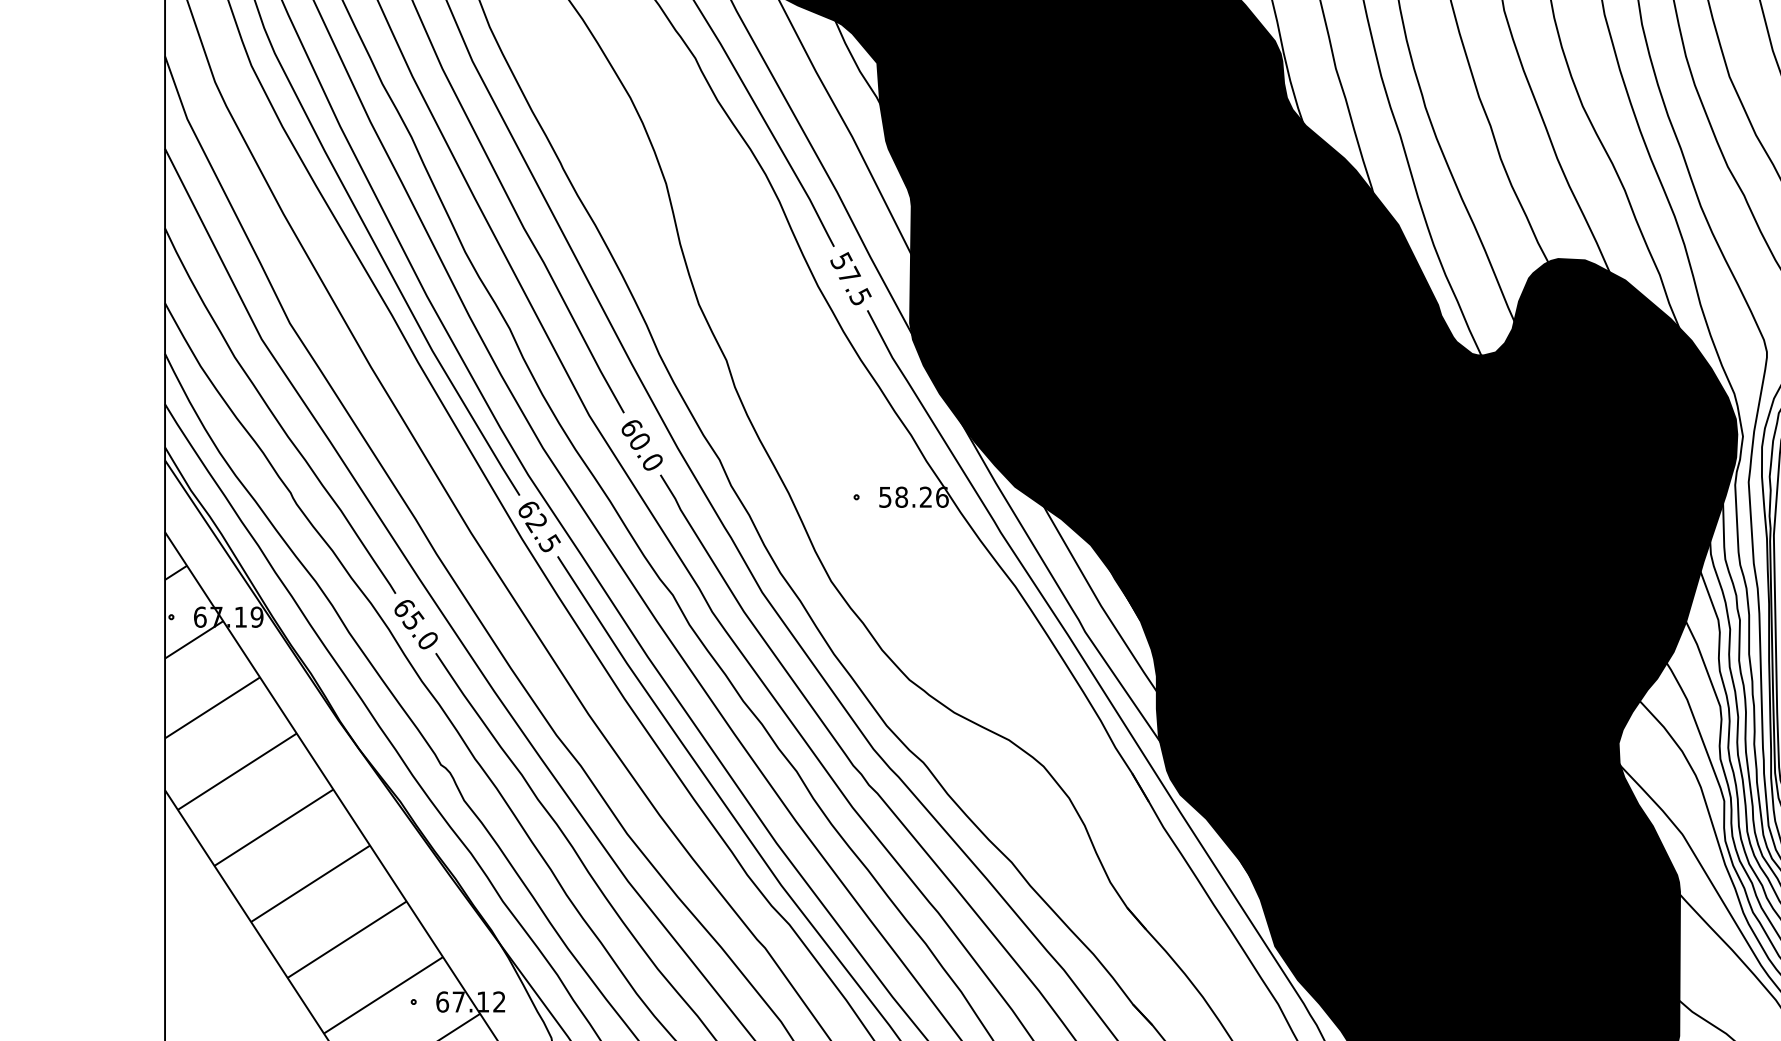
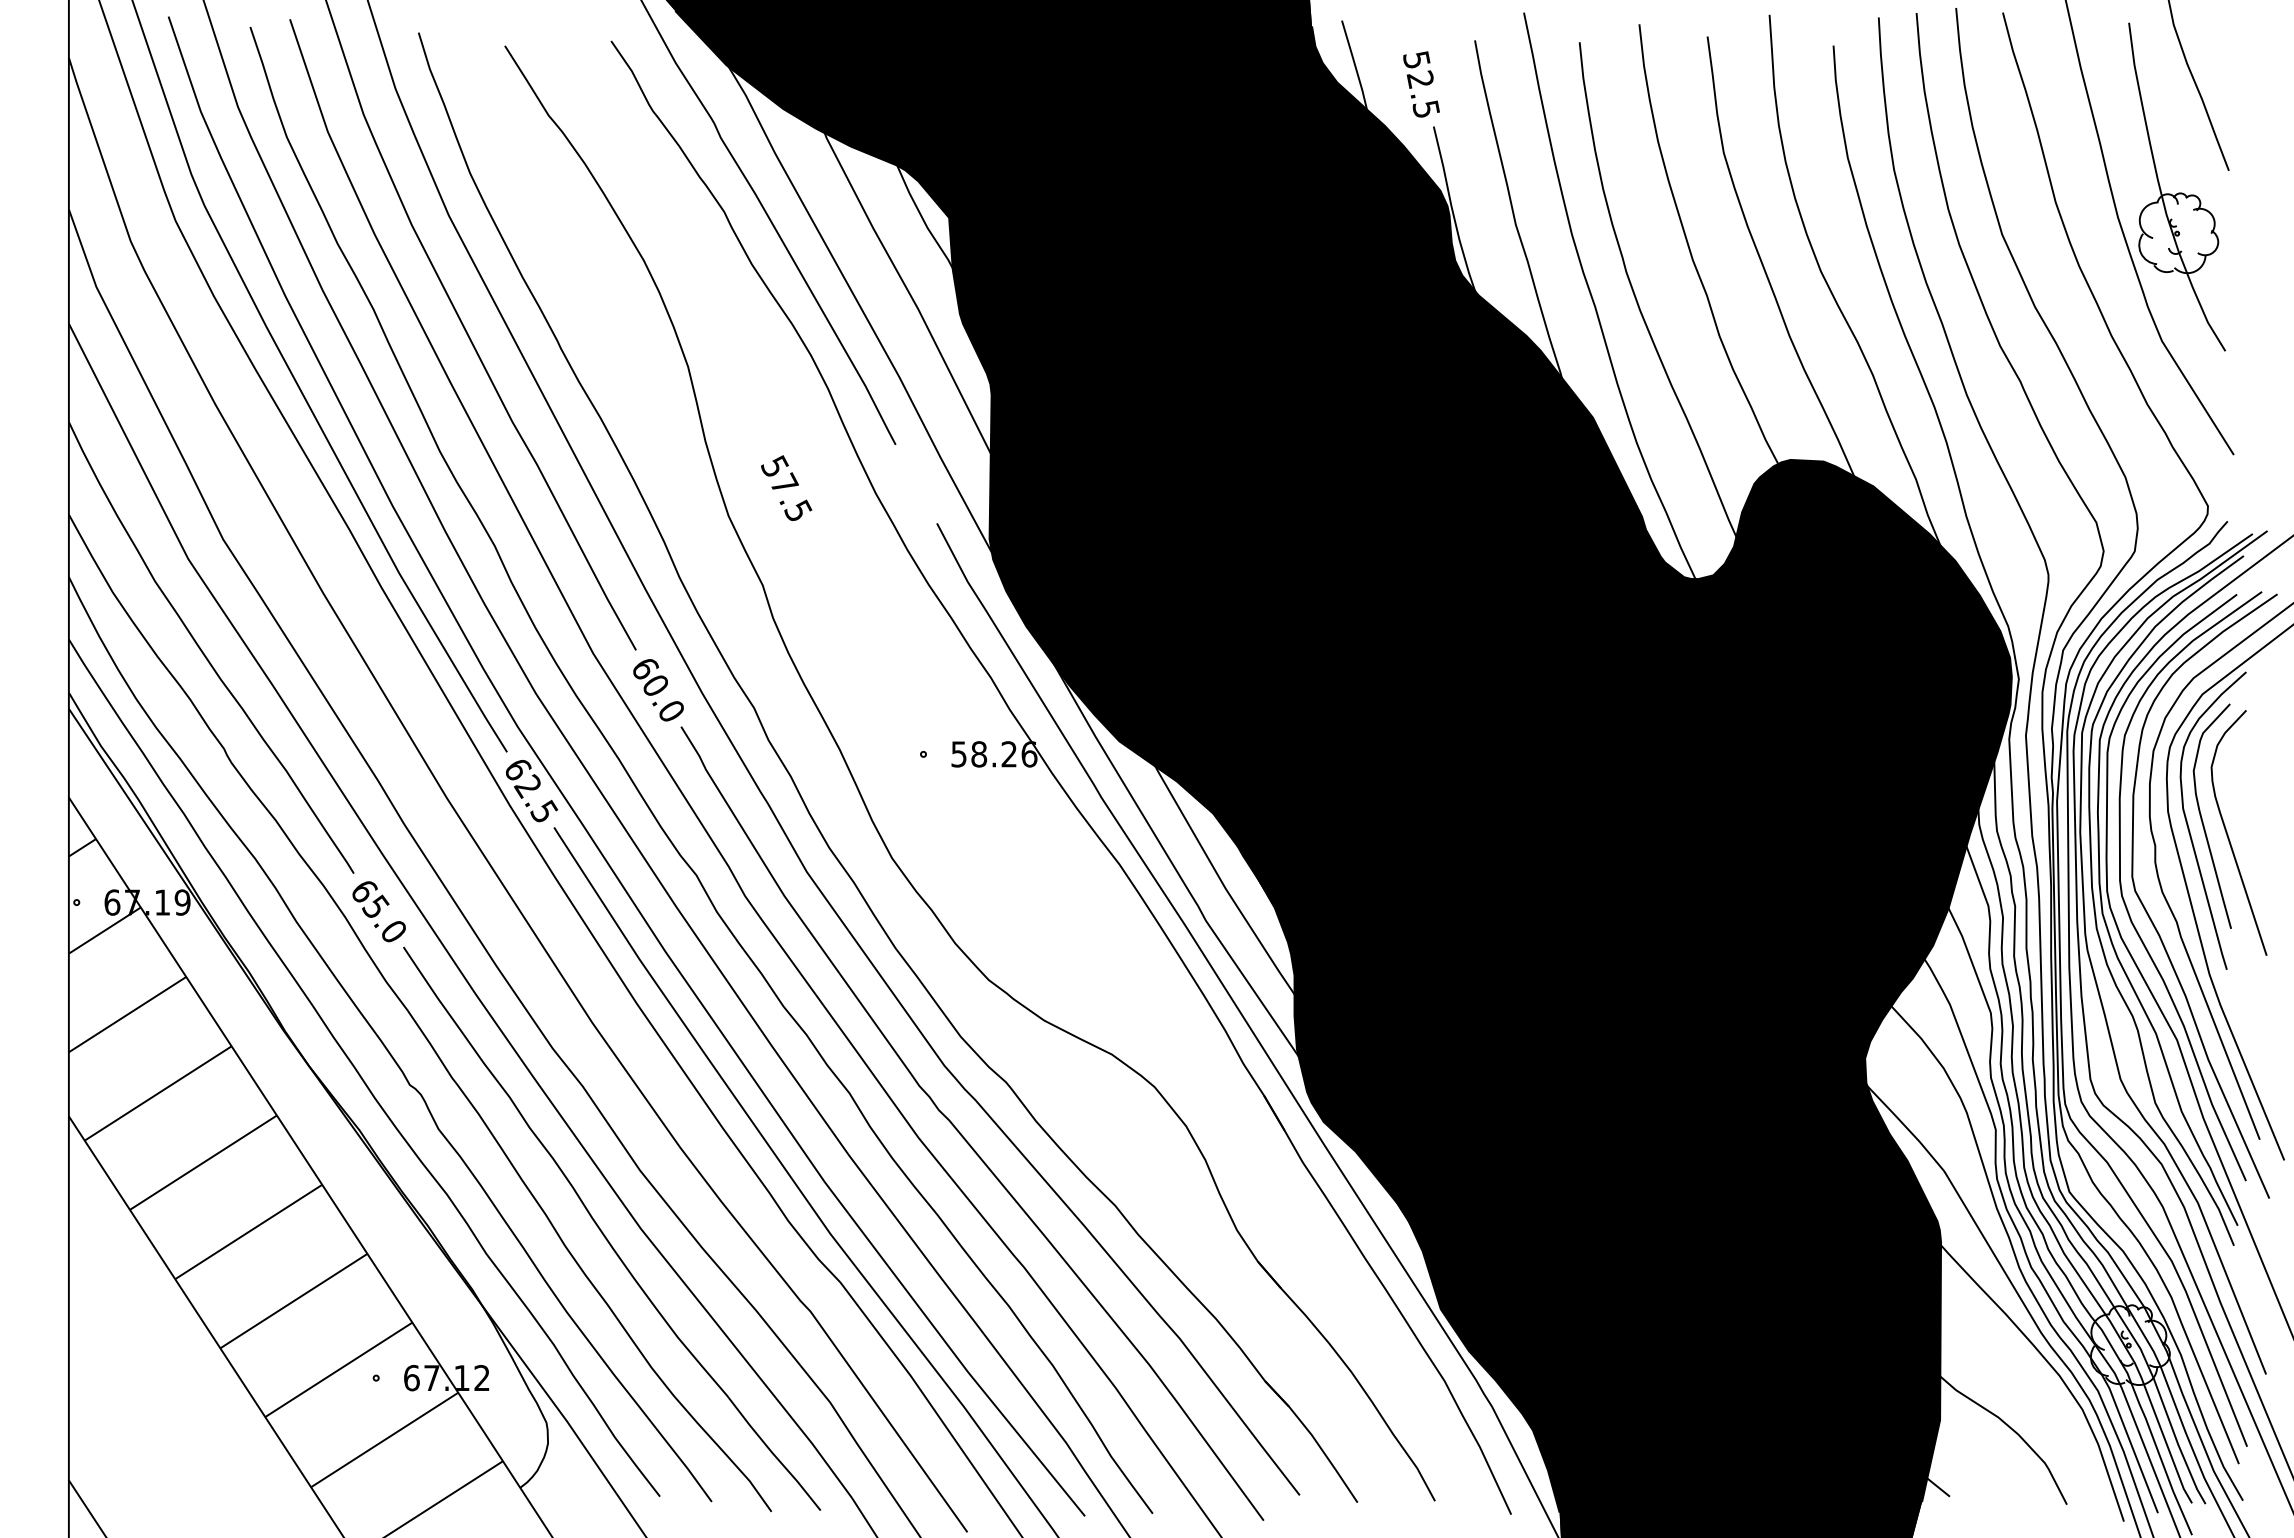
text: (850, 278) -> (786, 487), moved

